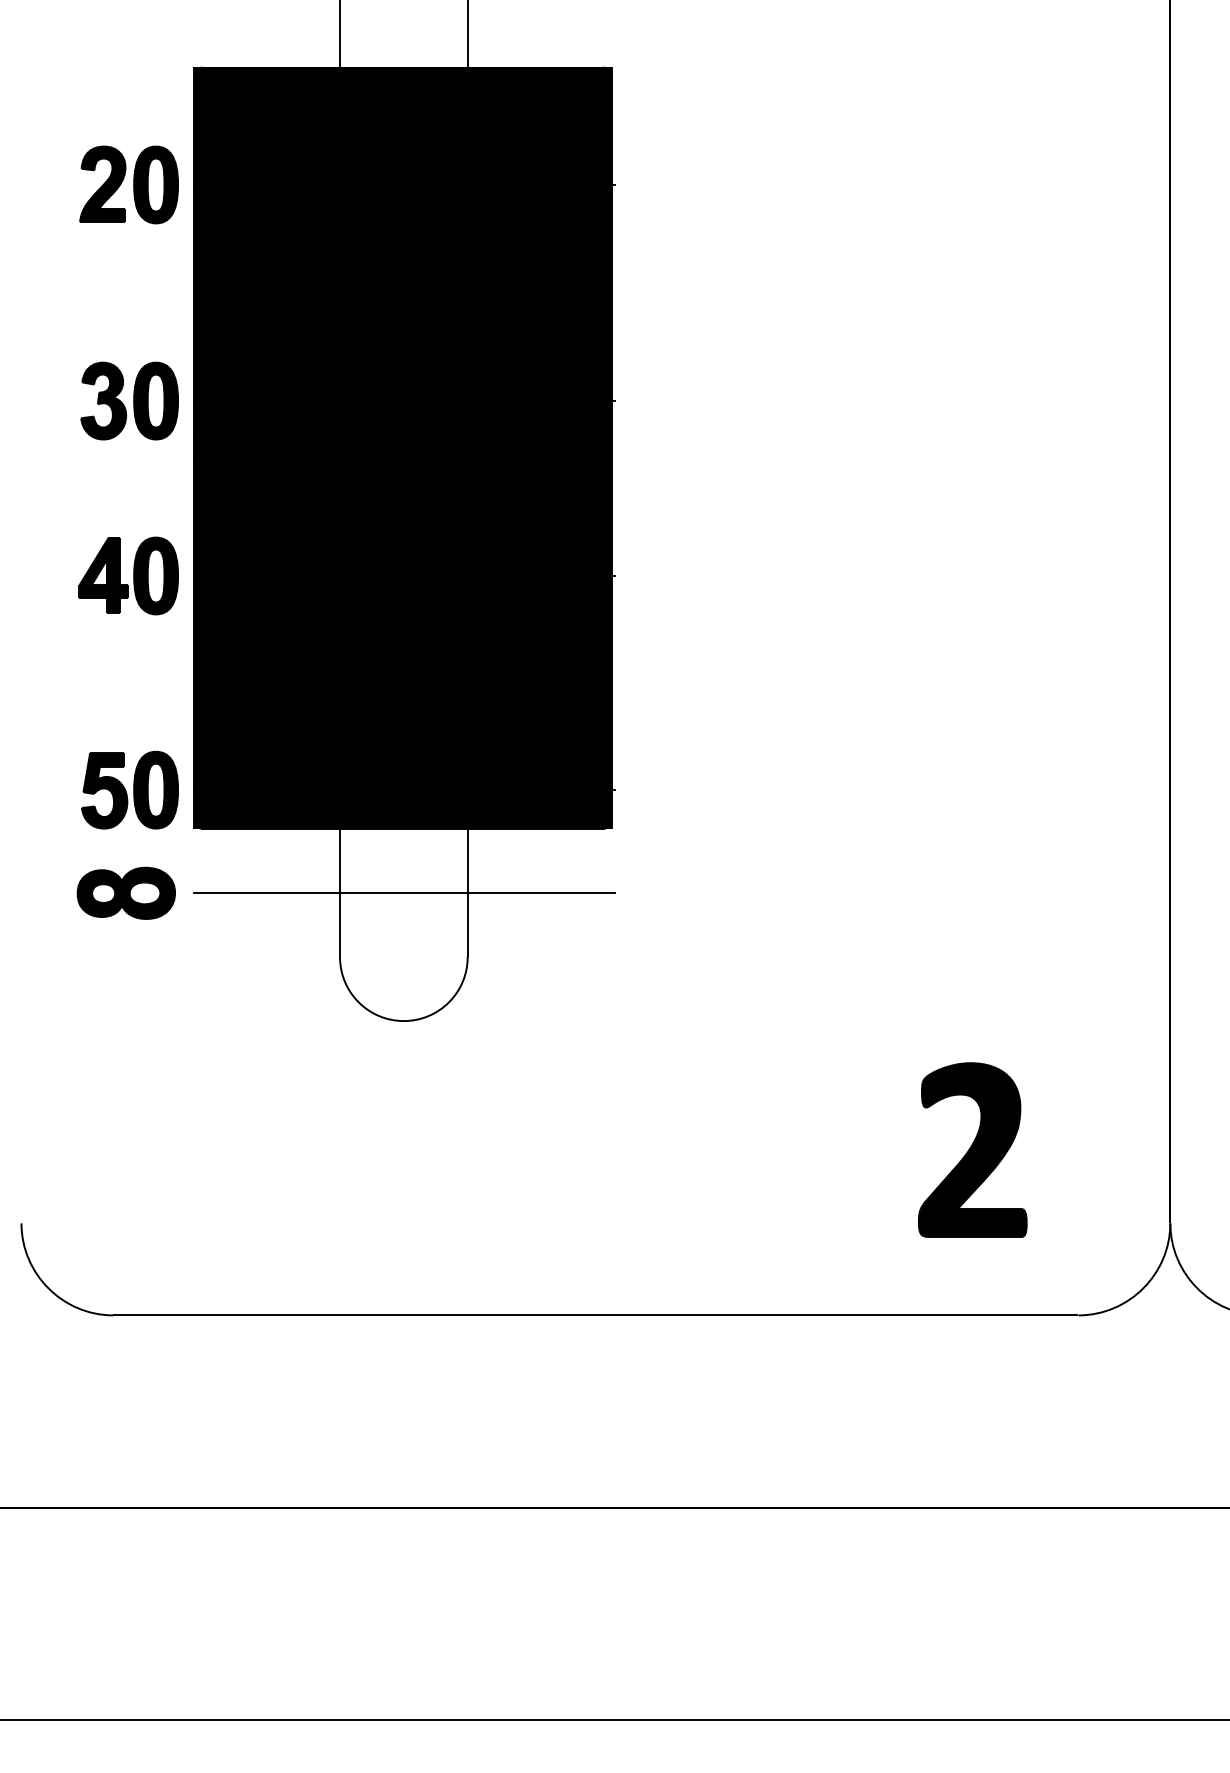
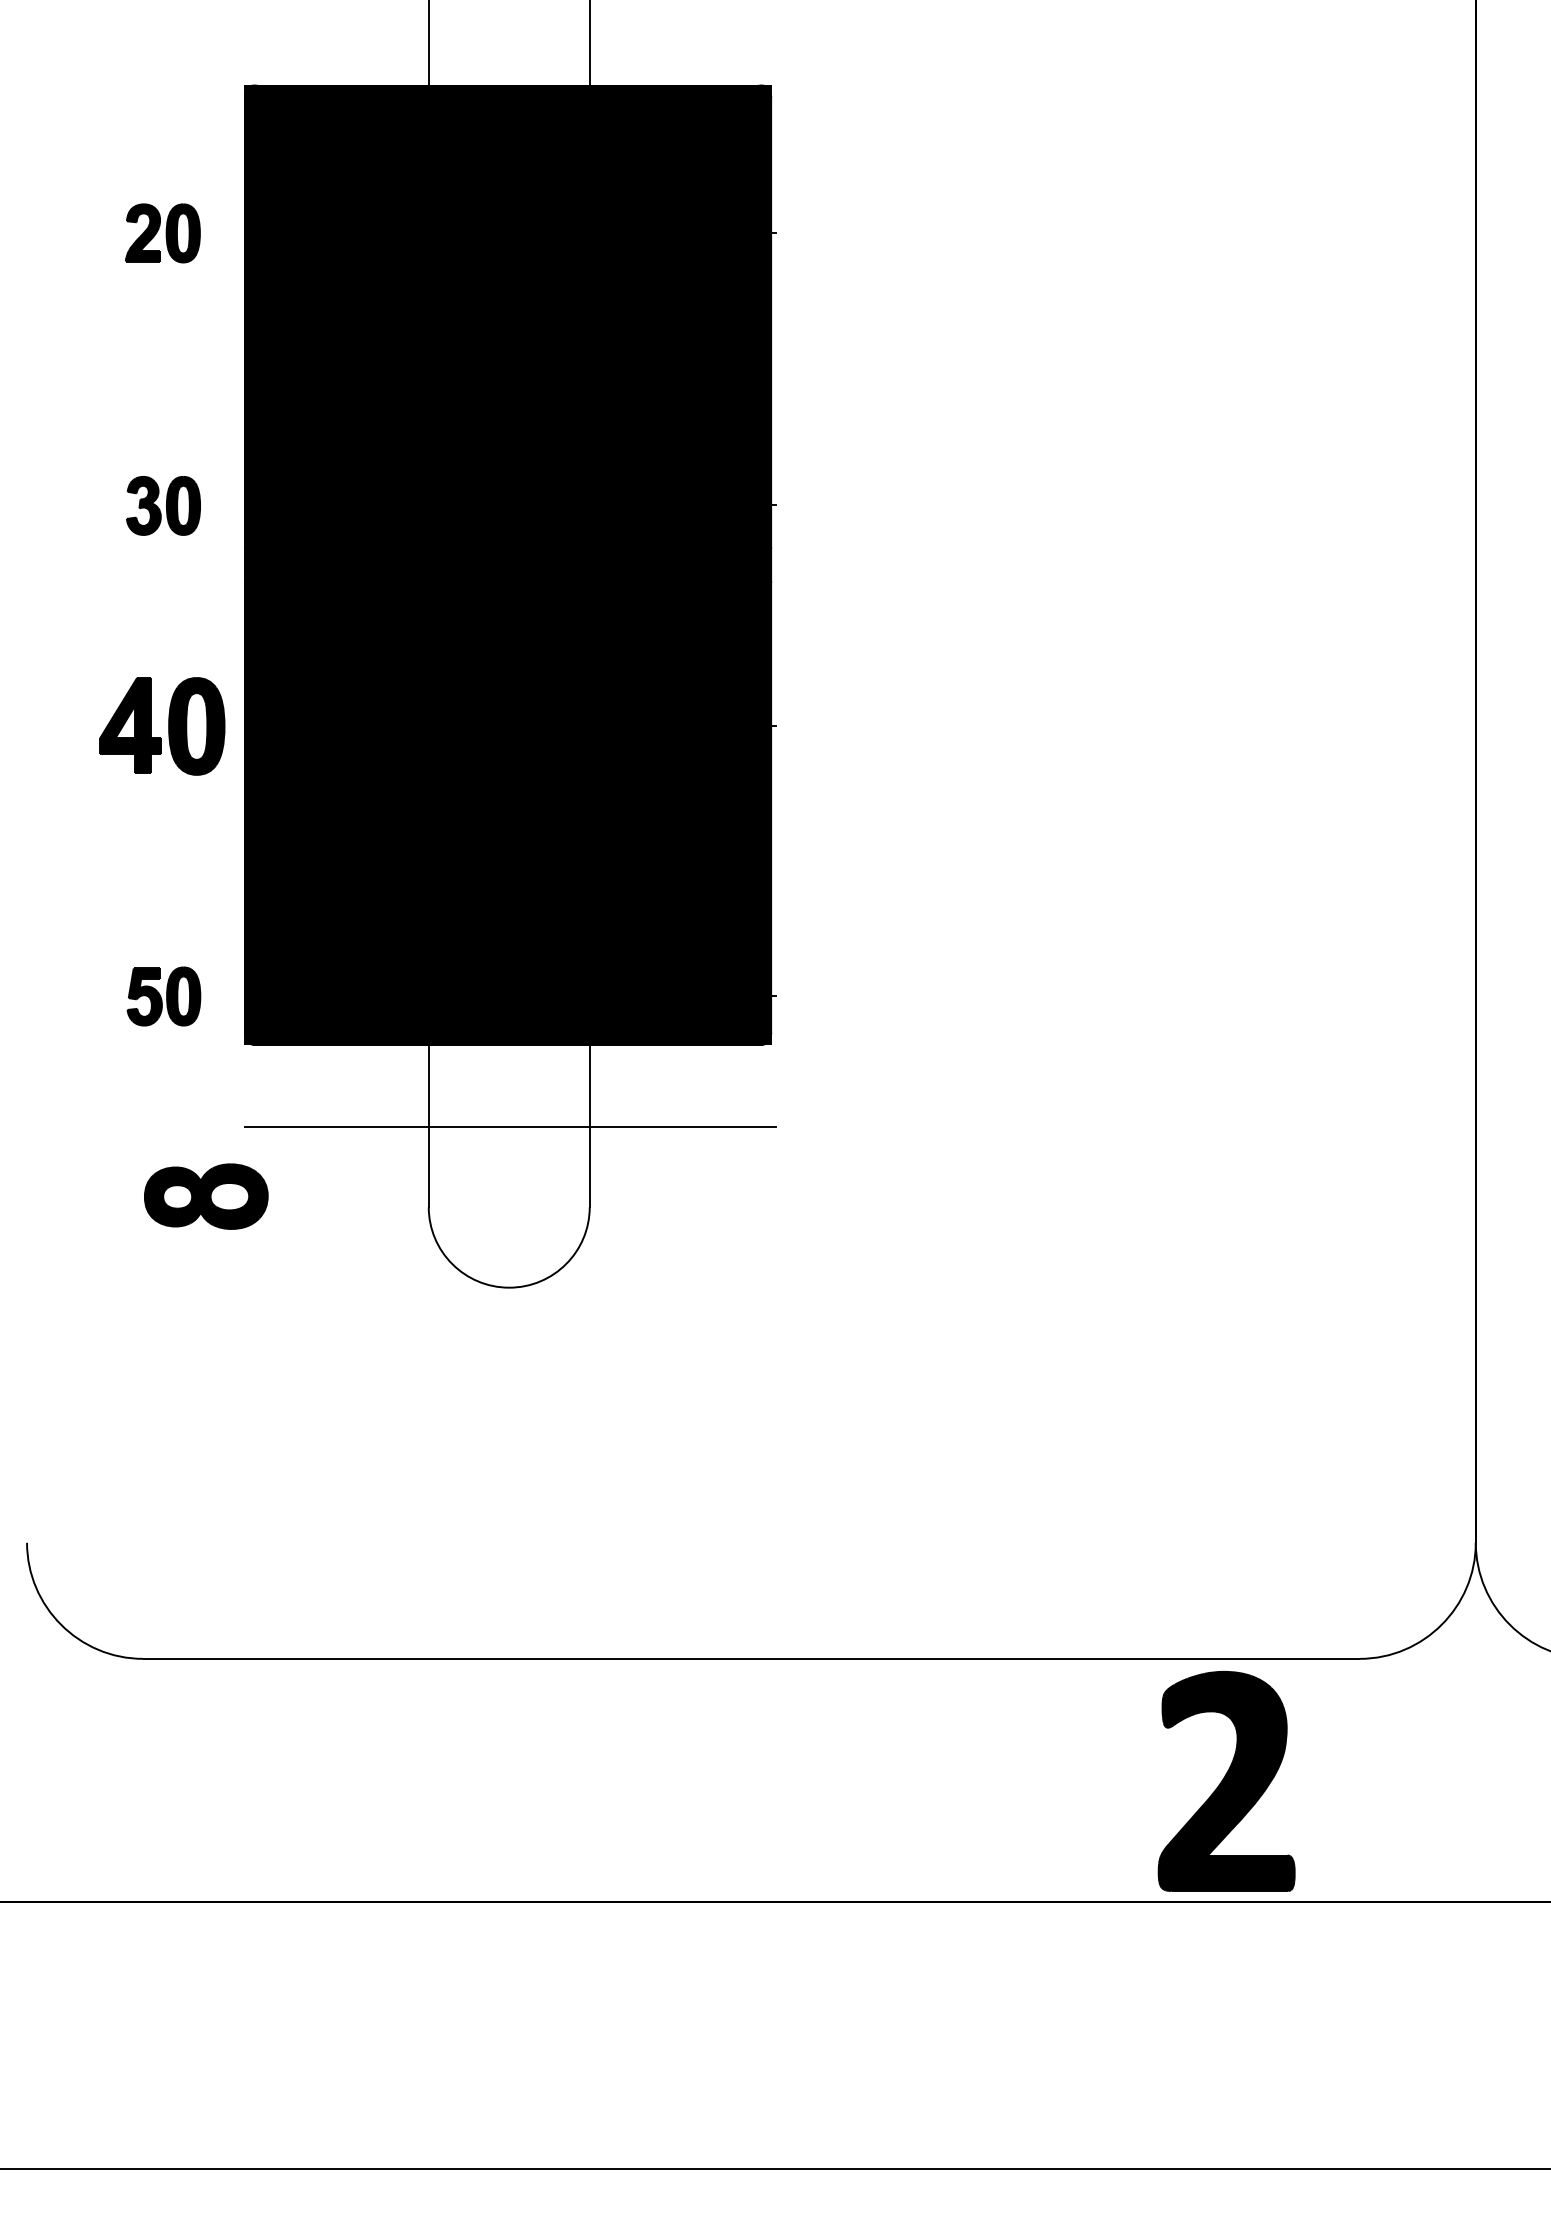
part: (128, 185) -> (162, 233), size x0.6
part: (129, 400) -> (163, 505), size x0.6
part: (129, 790) -> (163, 996), size x0.6
part: (126, 893) -> (206, 1196), moved
part: (972, 1150) -> (1226, 1781), moved

